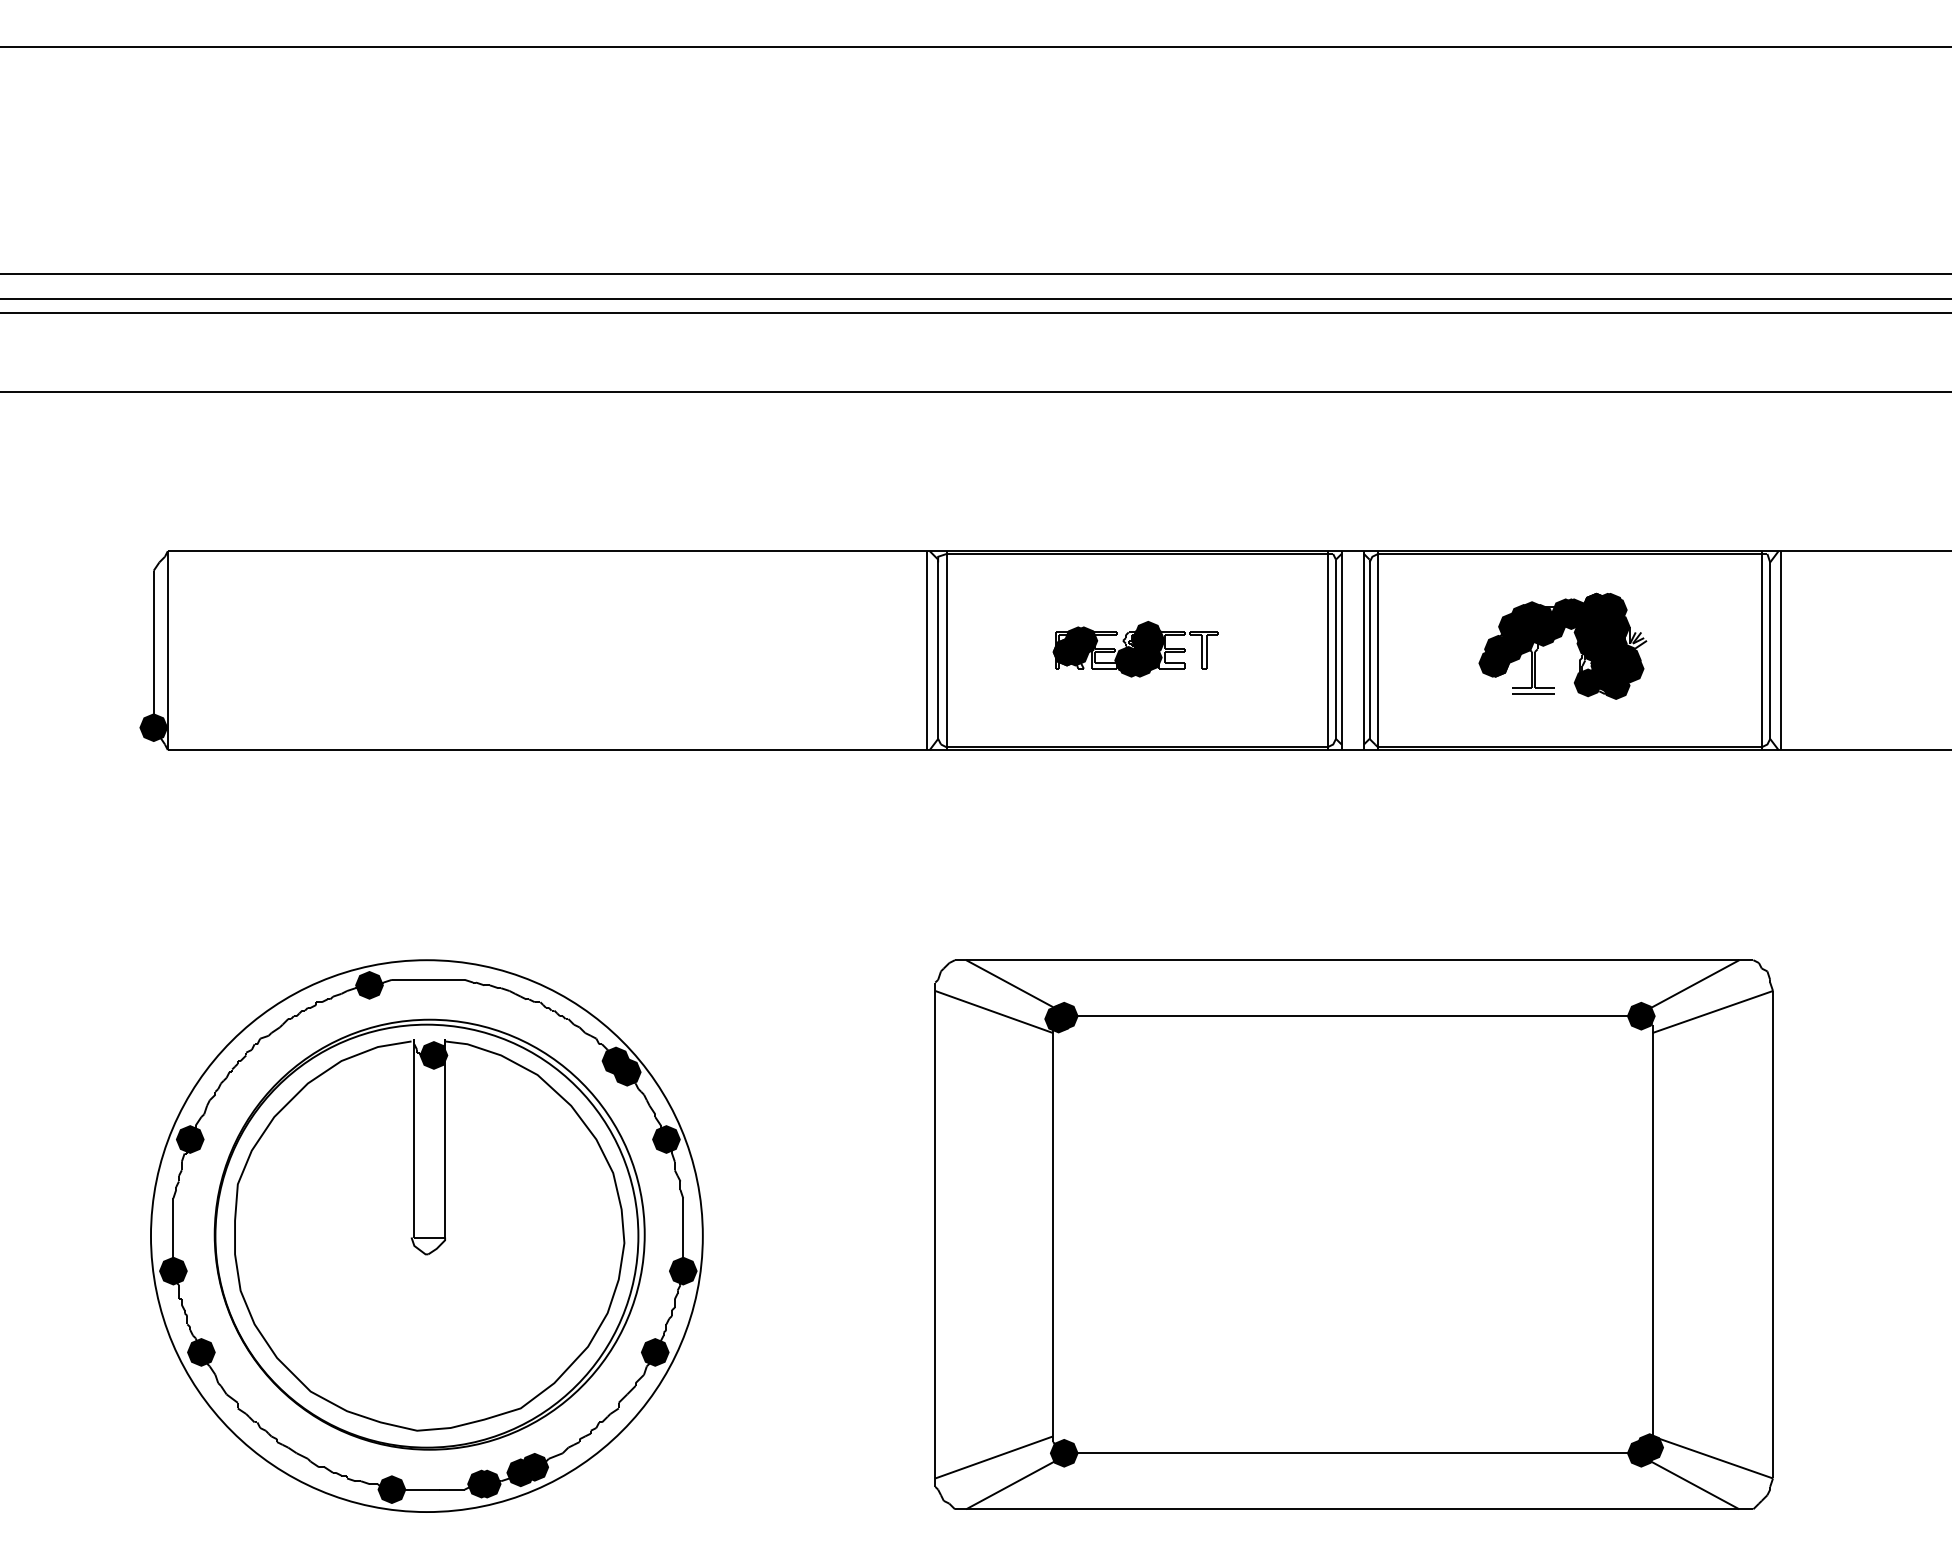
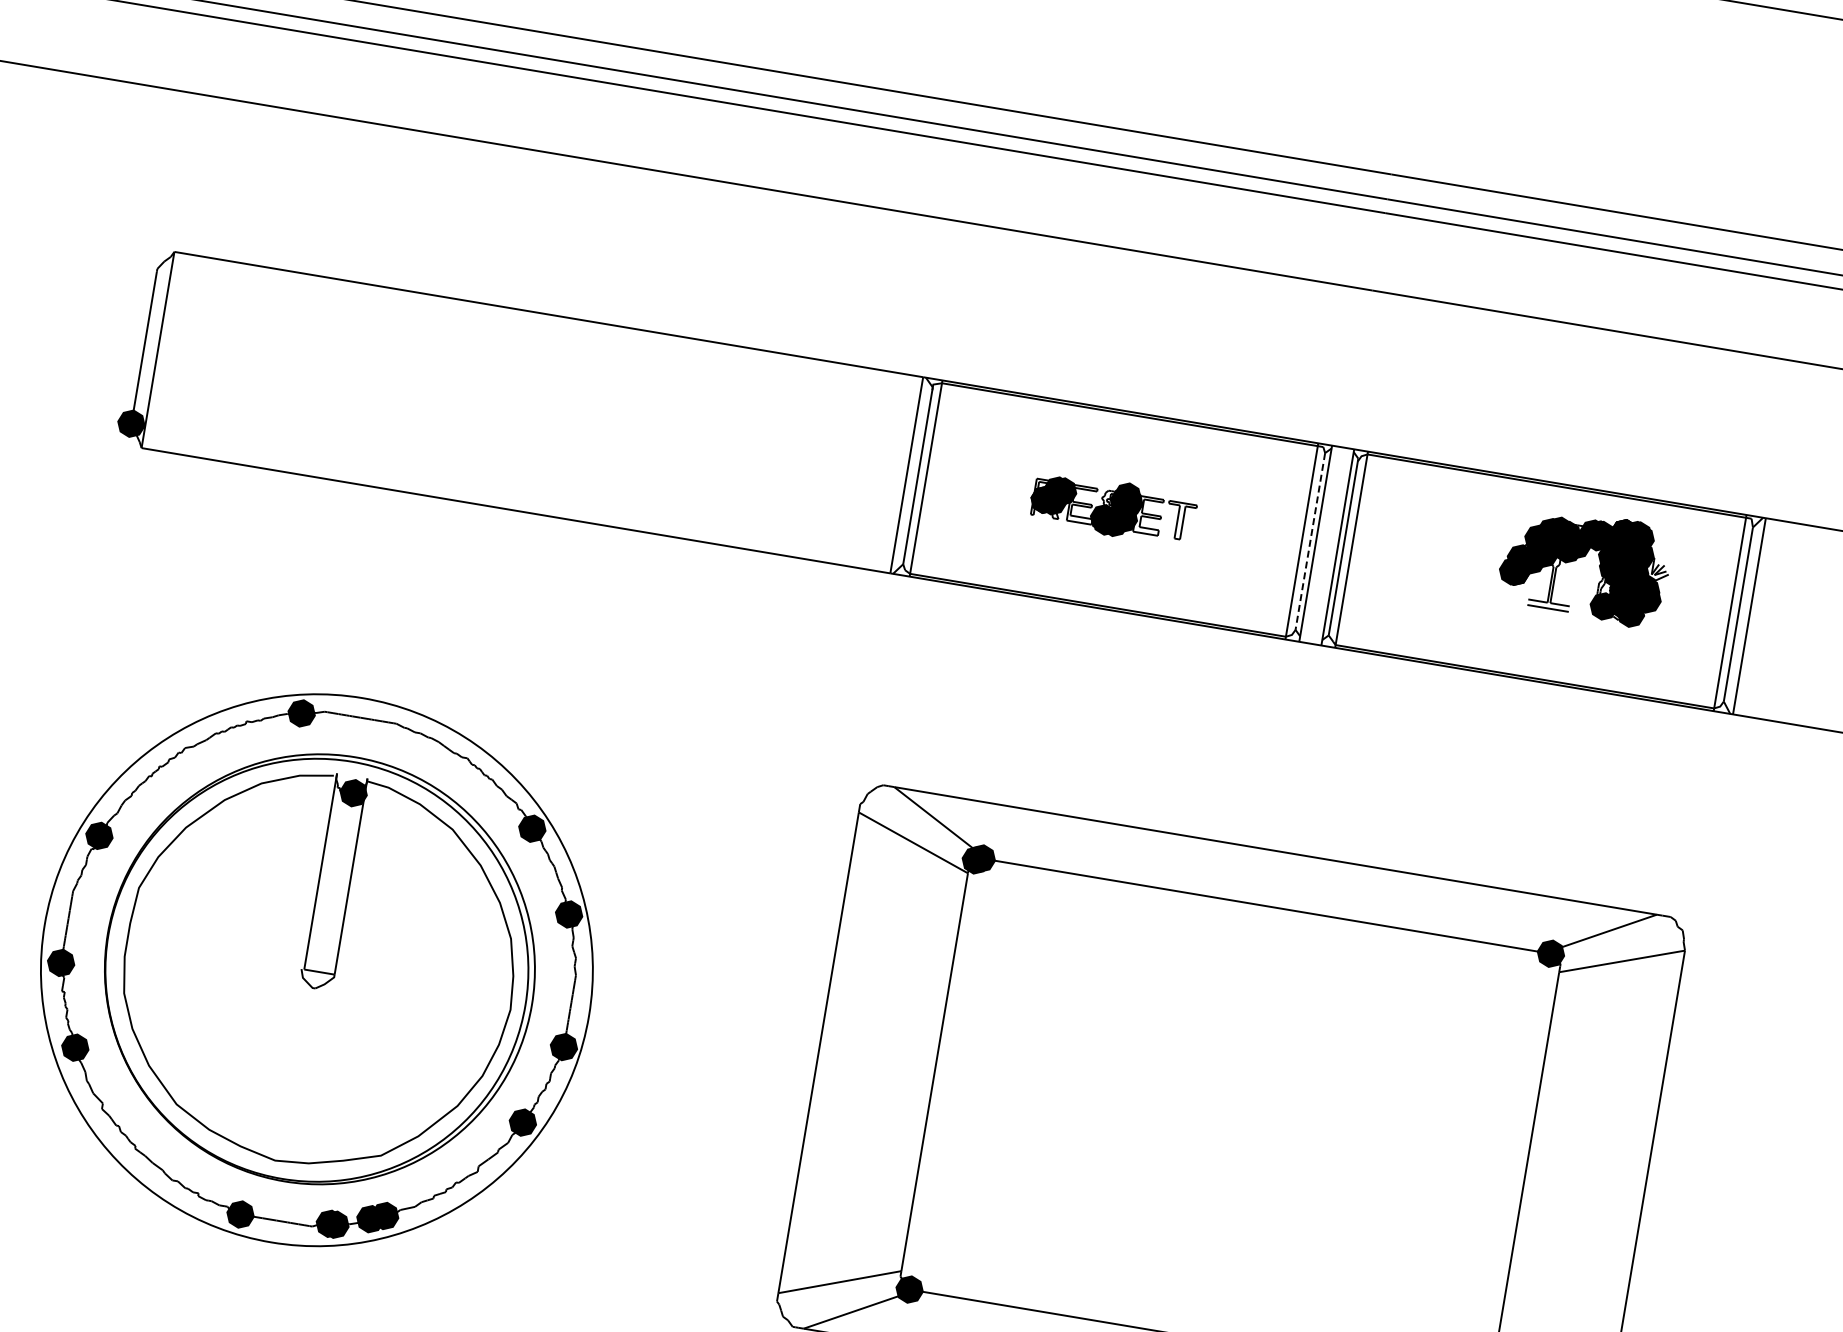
part: (1561, 637) -> (1585, 557), moved
line: (1335, 649) -> (1309, 541), solid -> dashed
fill: (626, 1071) -> (540, 840), removed

